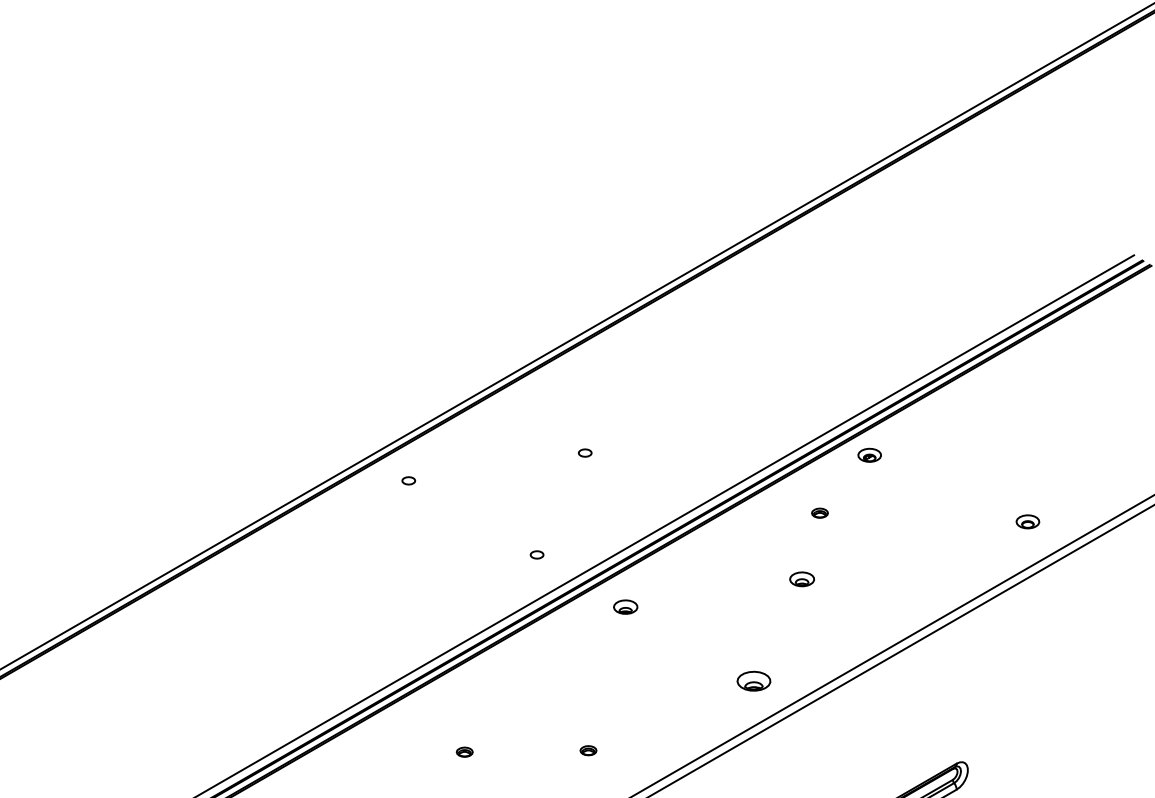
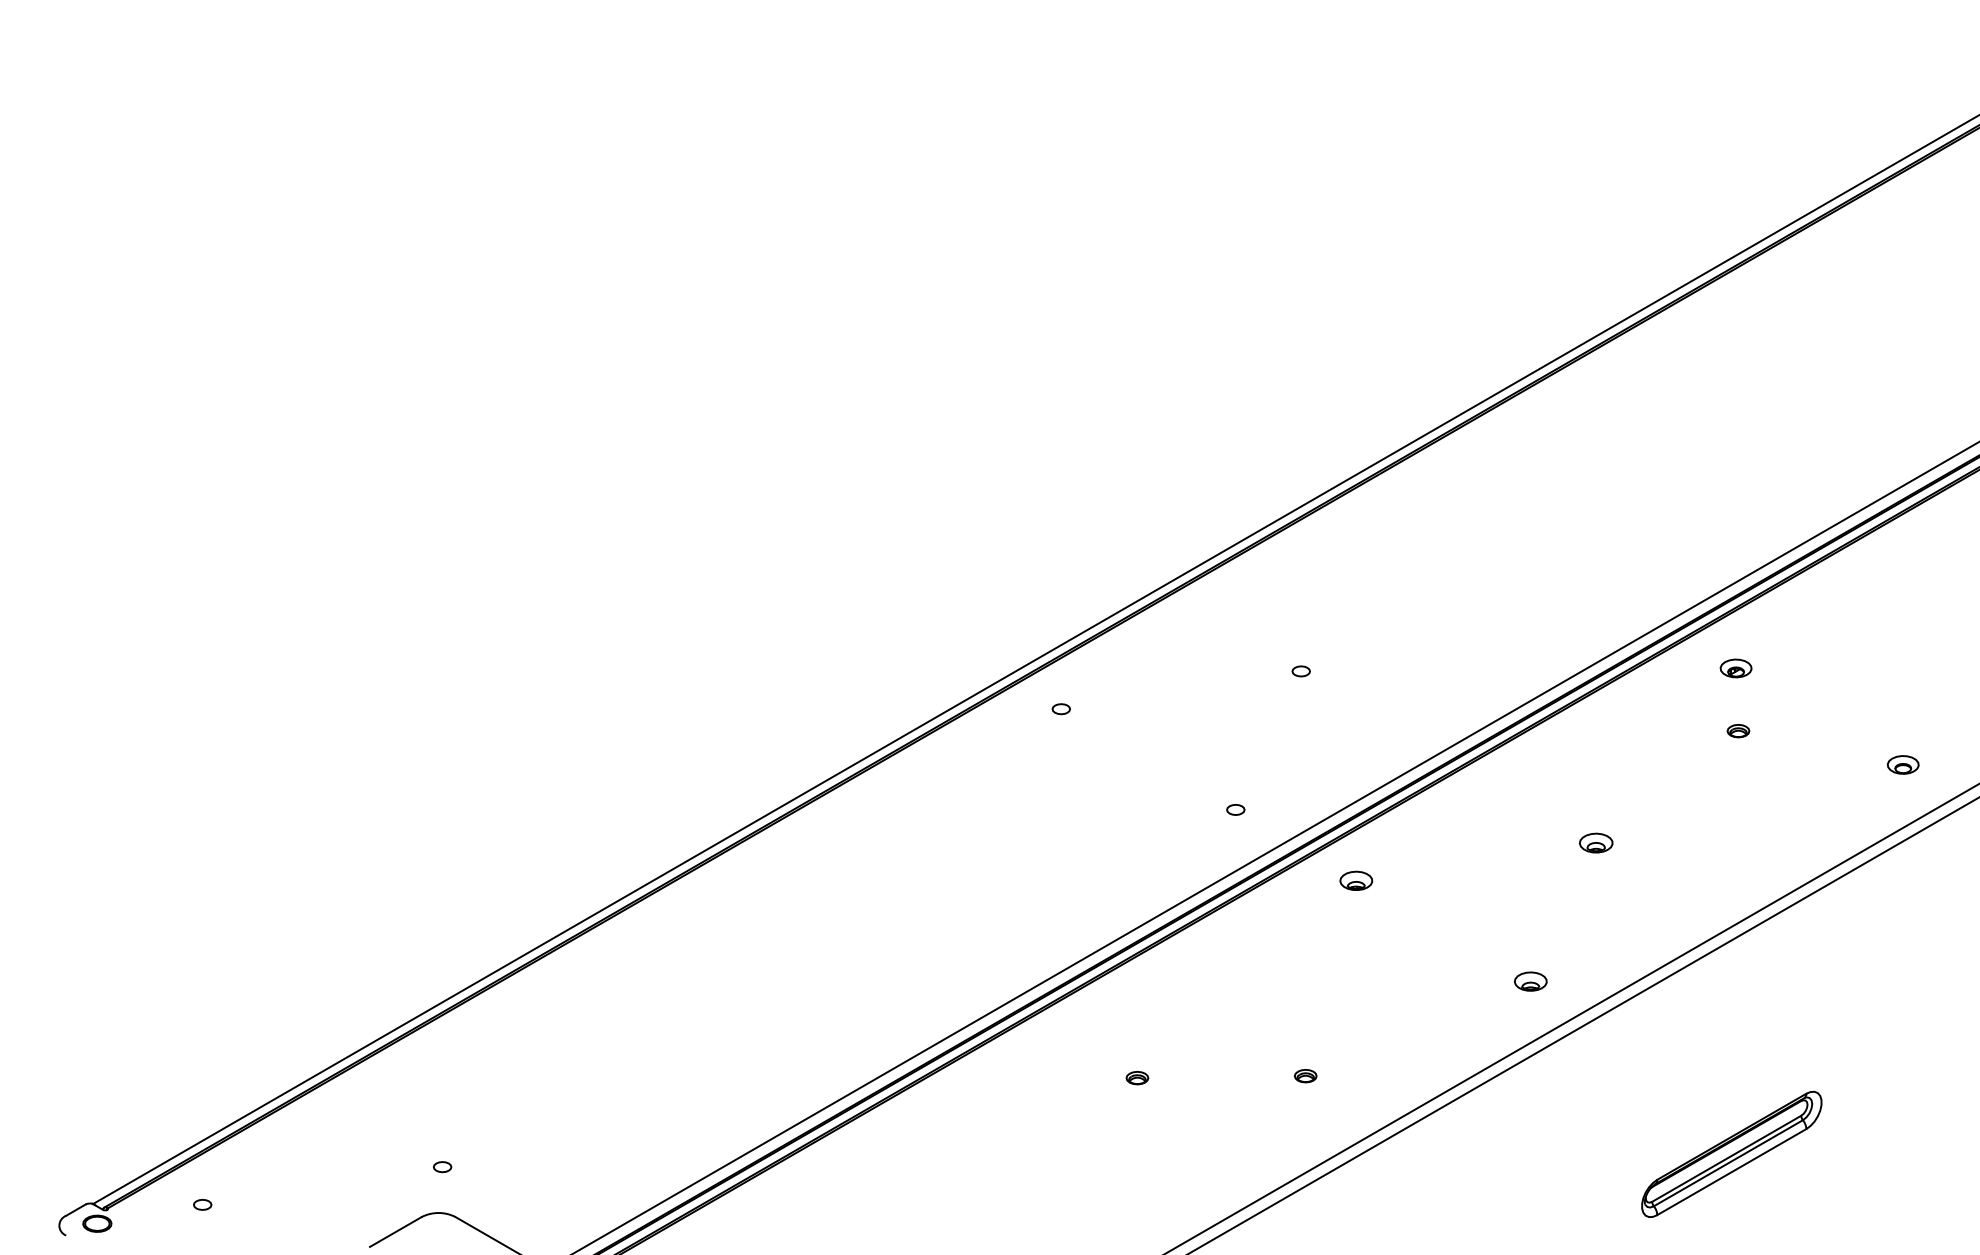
part: (869, 455) -> (1735, 668), moved
part: (820, 513) -> (1738, 731), moved
part: (753, 681) -> (1530, 981), size x0.71

